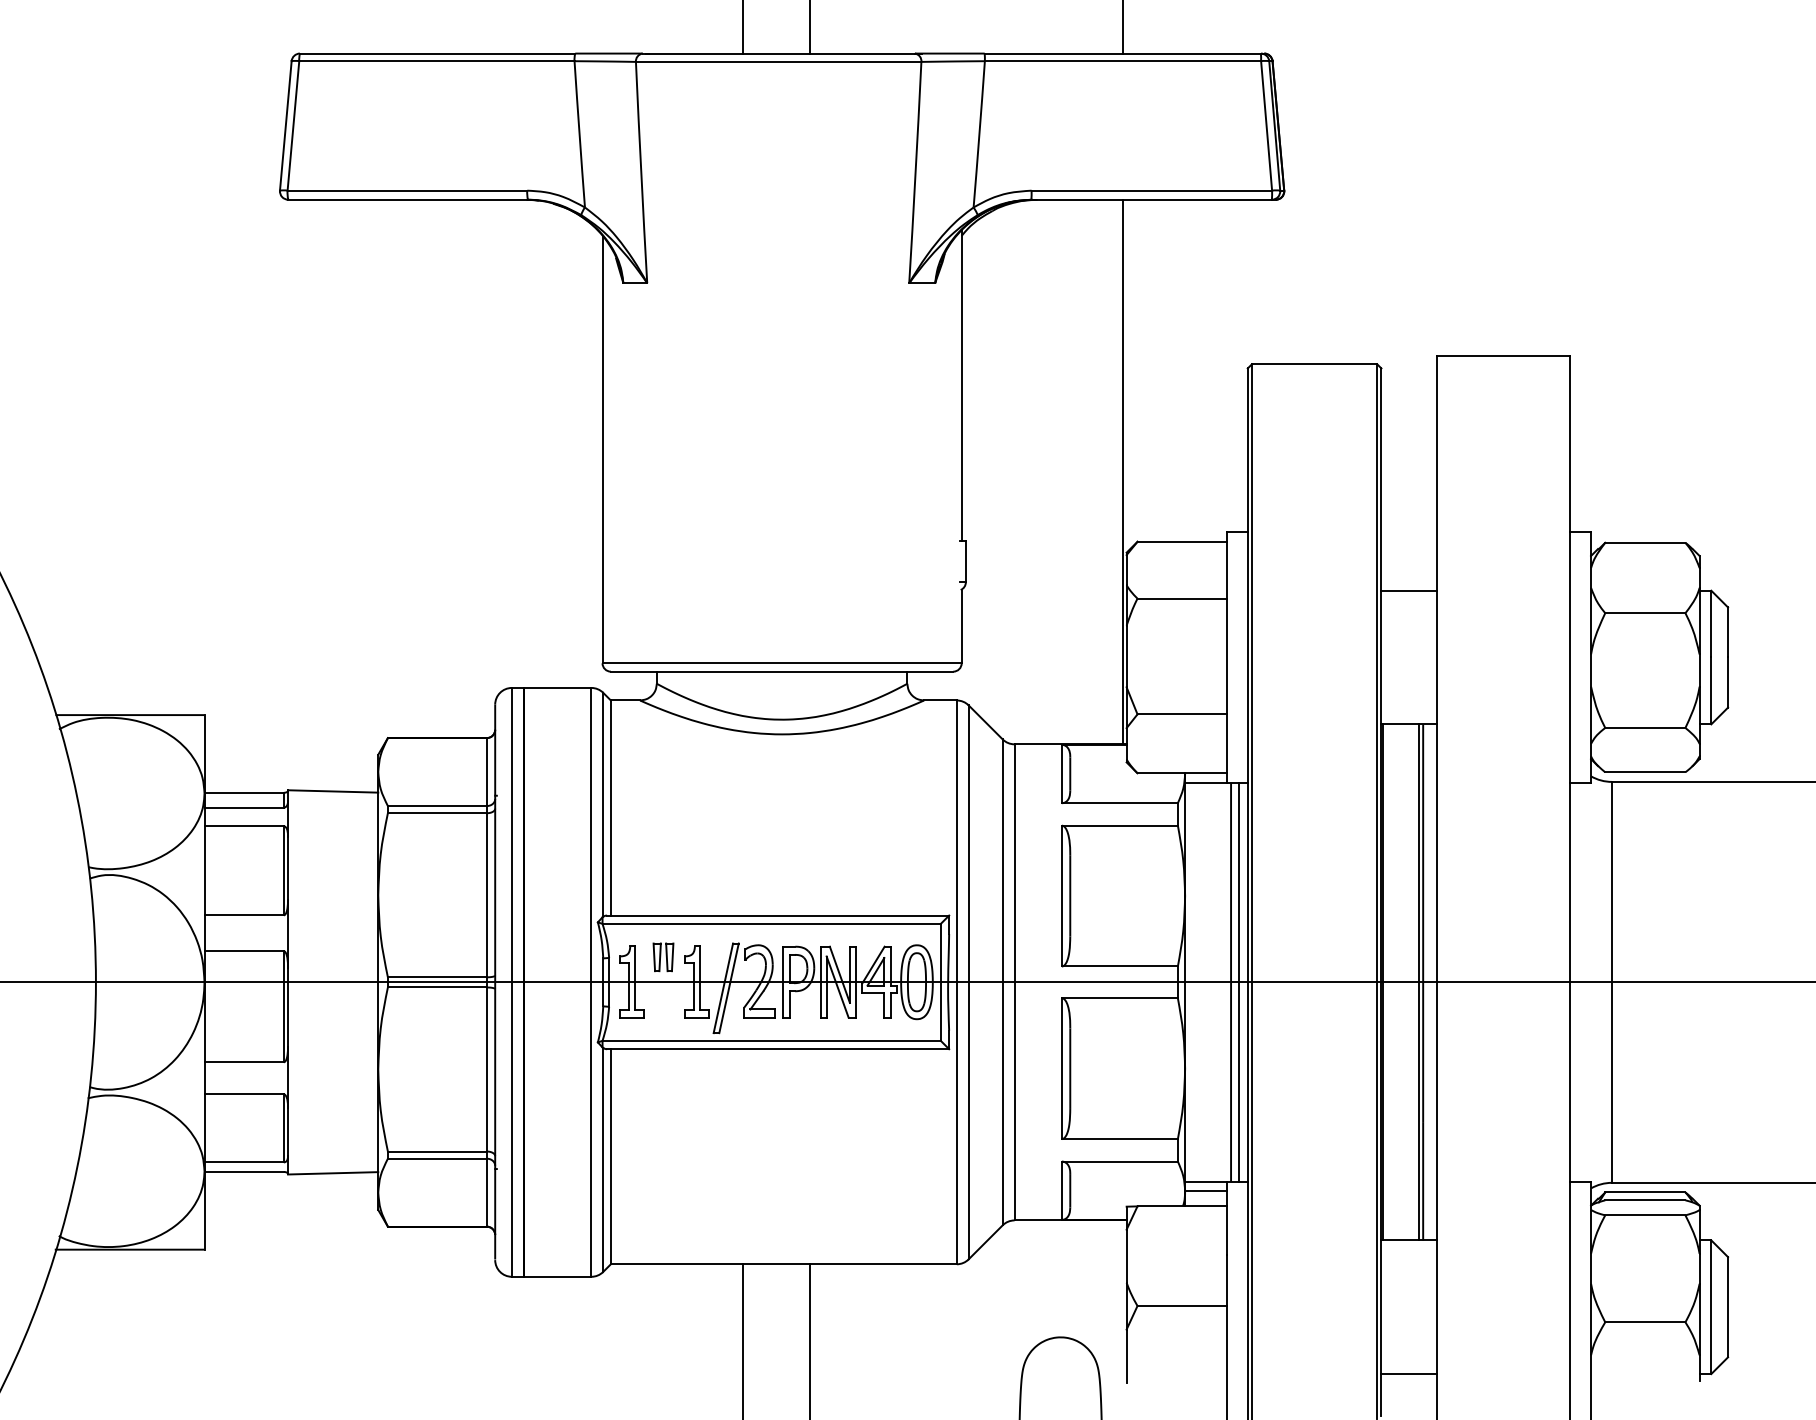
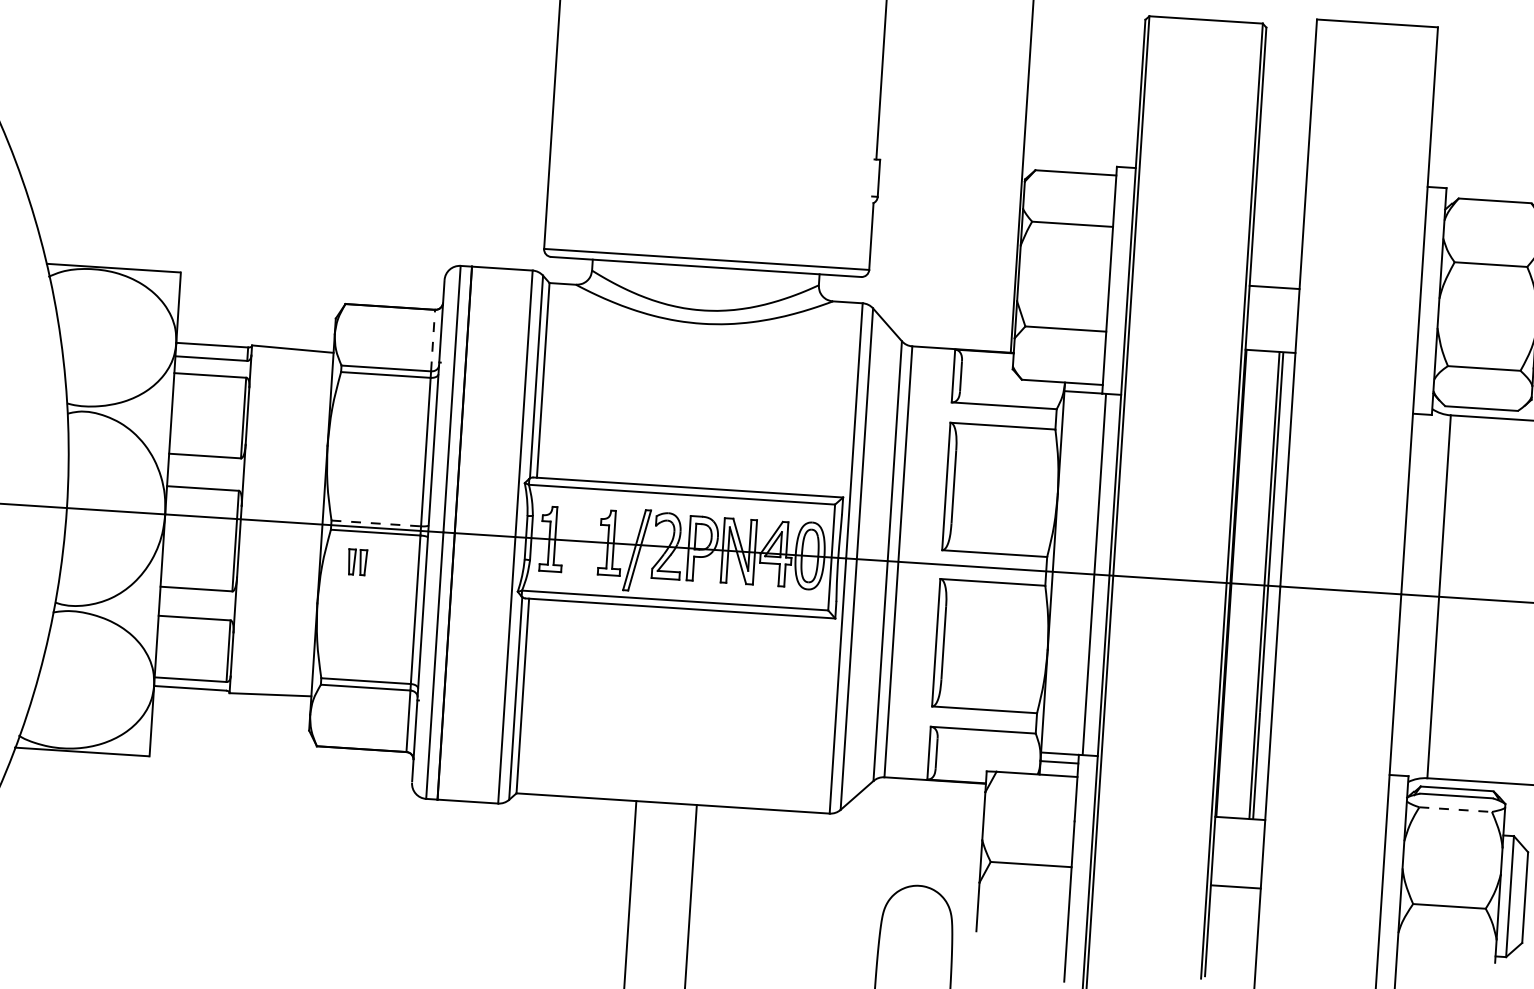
line: (1408, 590) -> (1274, 287), moved
line: (486, 772) -> (432, 340), solid -> dashed
part: (663, 957) -> (357, 562), moved
line: (437, 977) -> (376, 523), solid -> dashed
line: (1239, 981) -> (1102, 574), removed
line: (1645, 1215) -> (1455, 809), solid -> dashed
line: (1408, 1374) -> (1235, 887), moved

